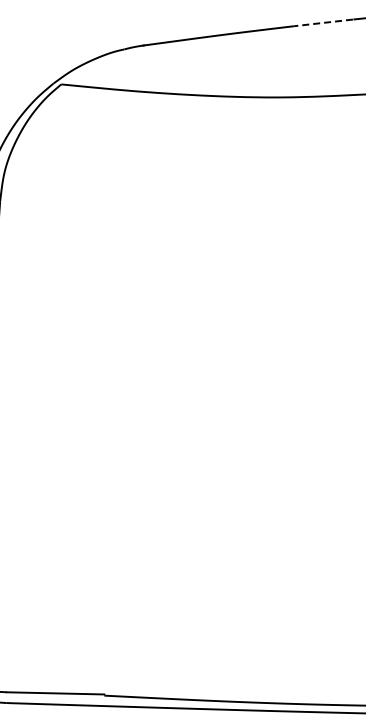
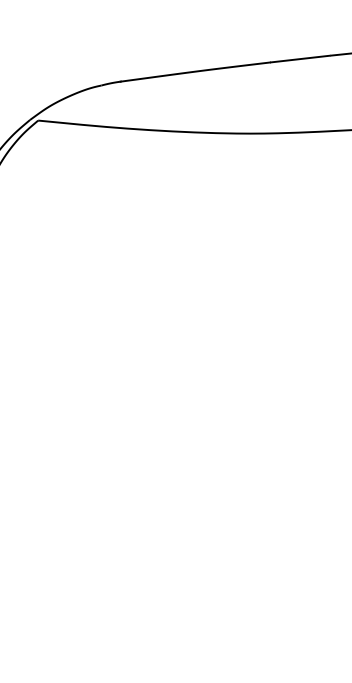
line: (323, 22) -> (300, 58), dashed -> solid

